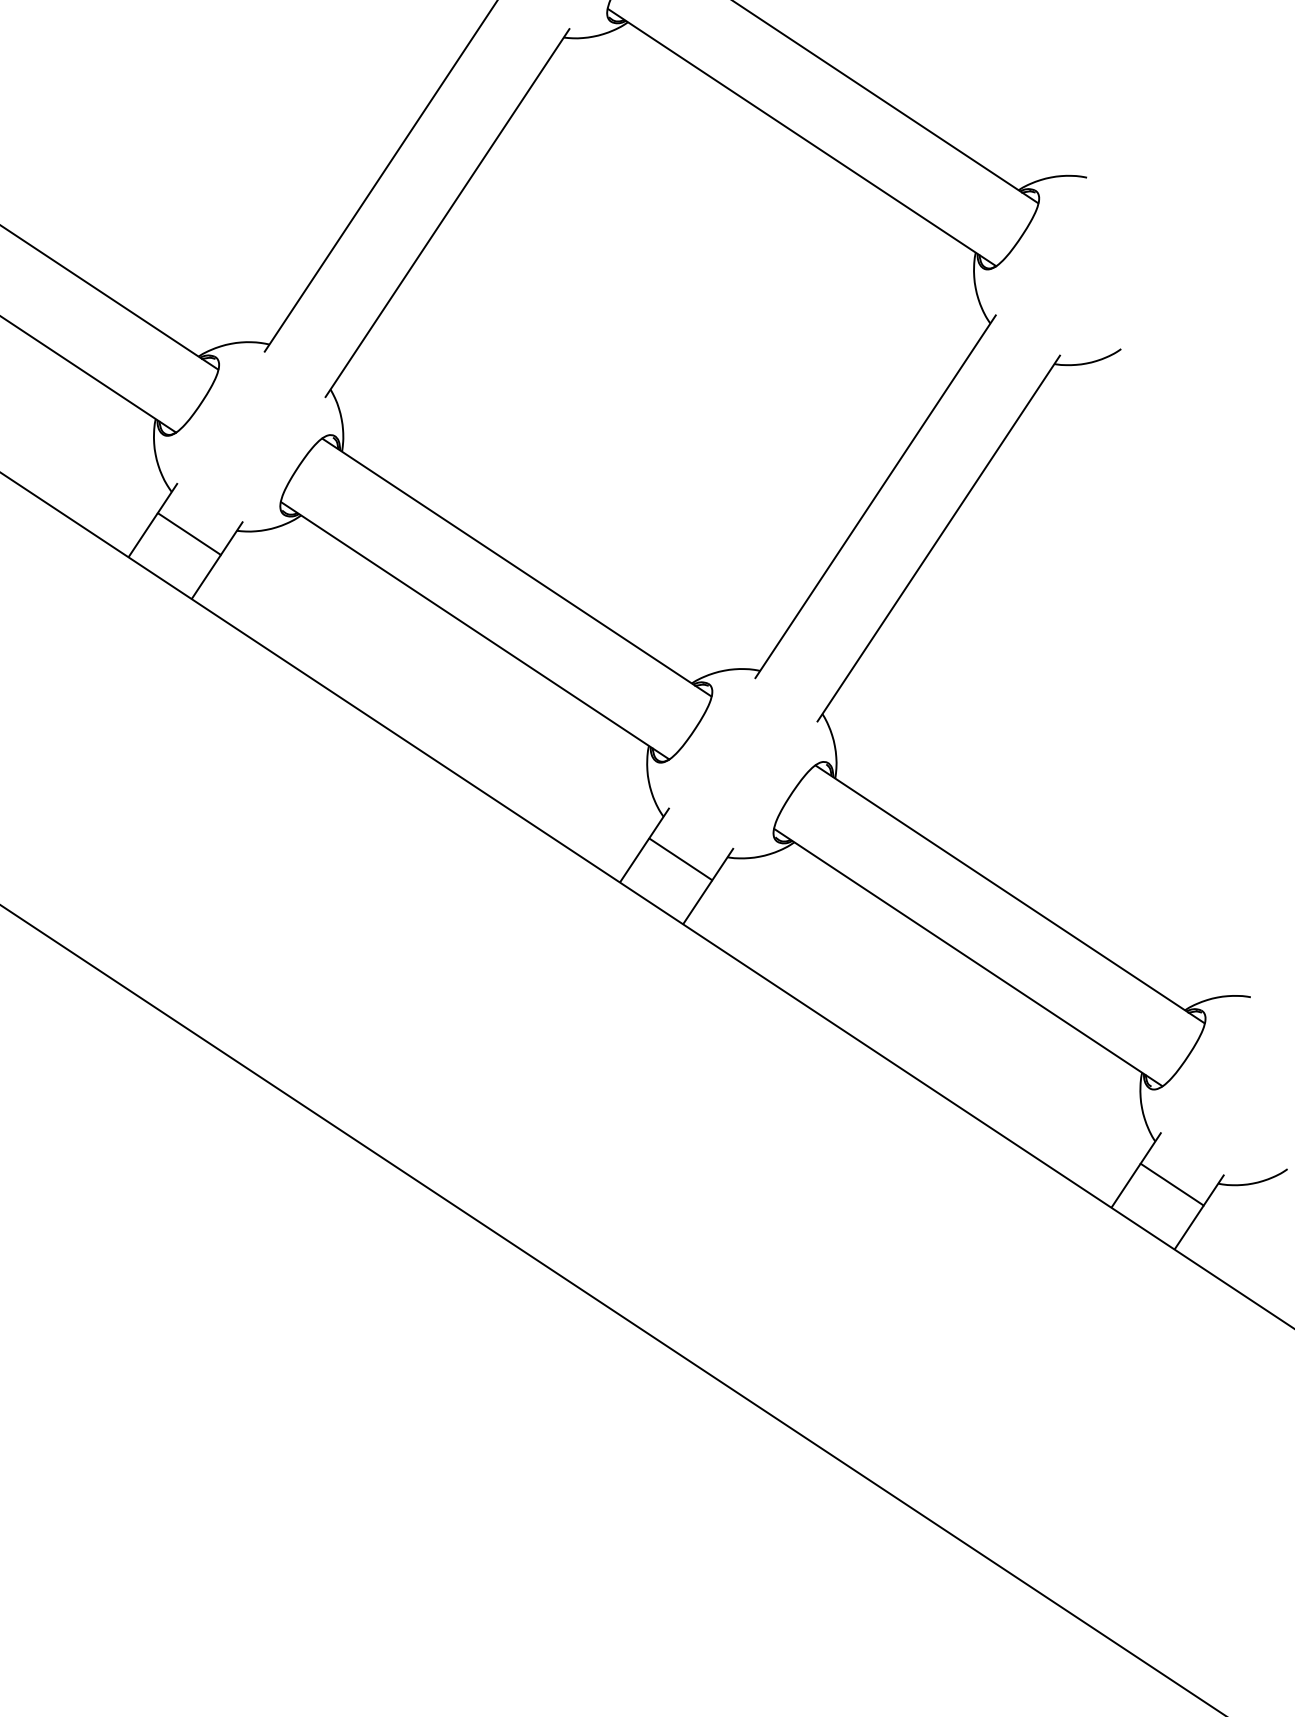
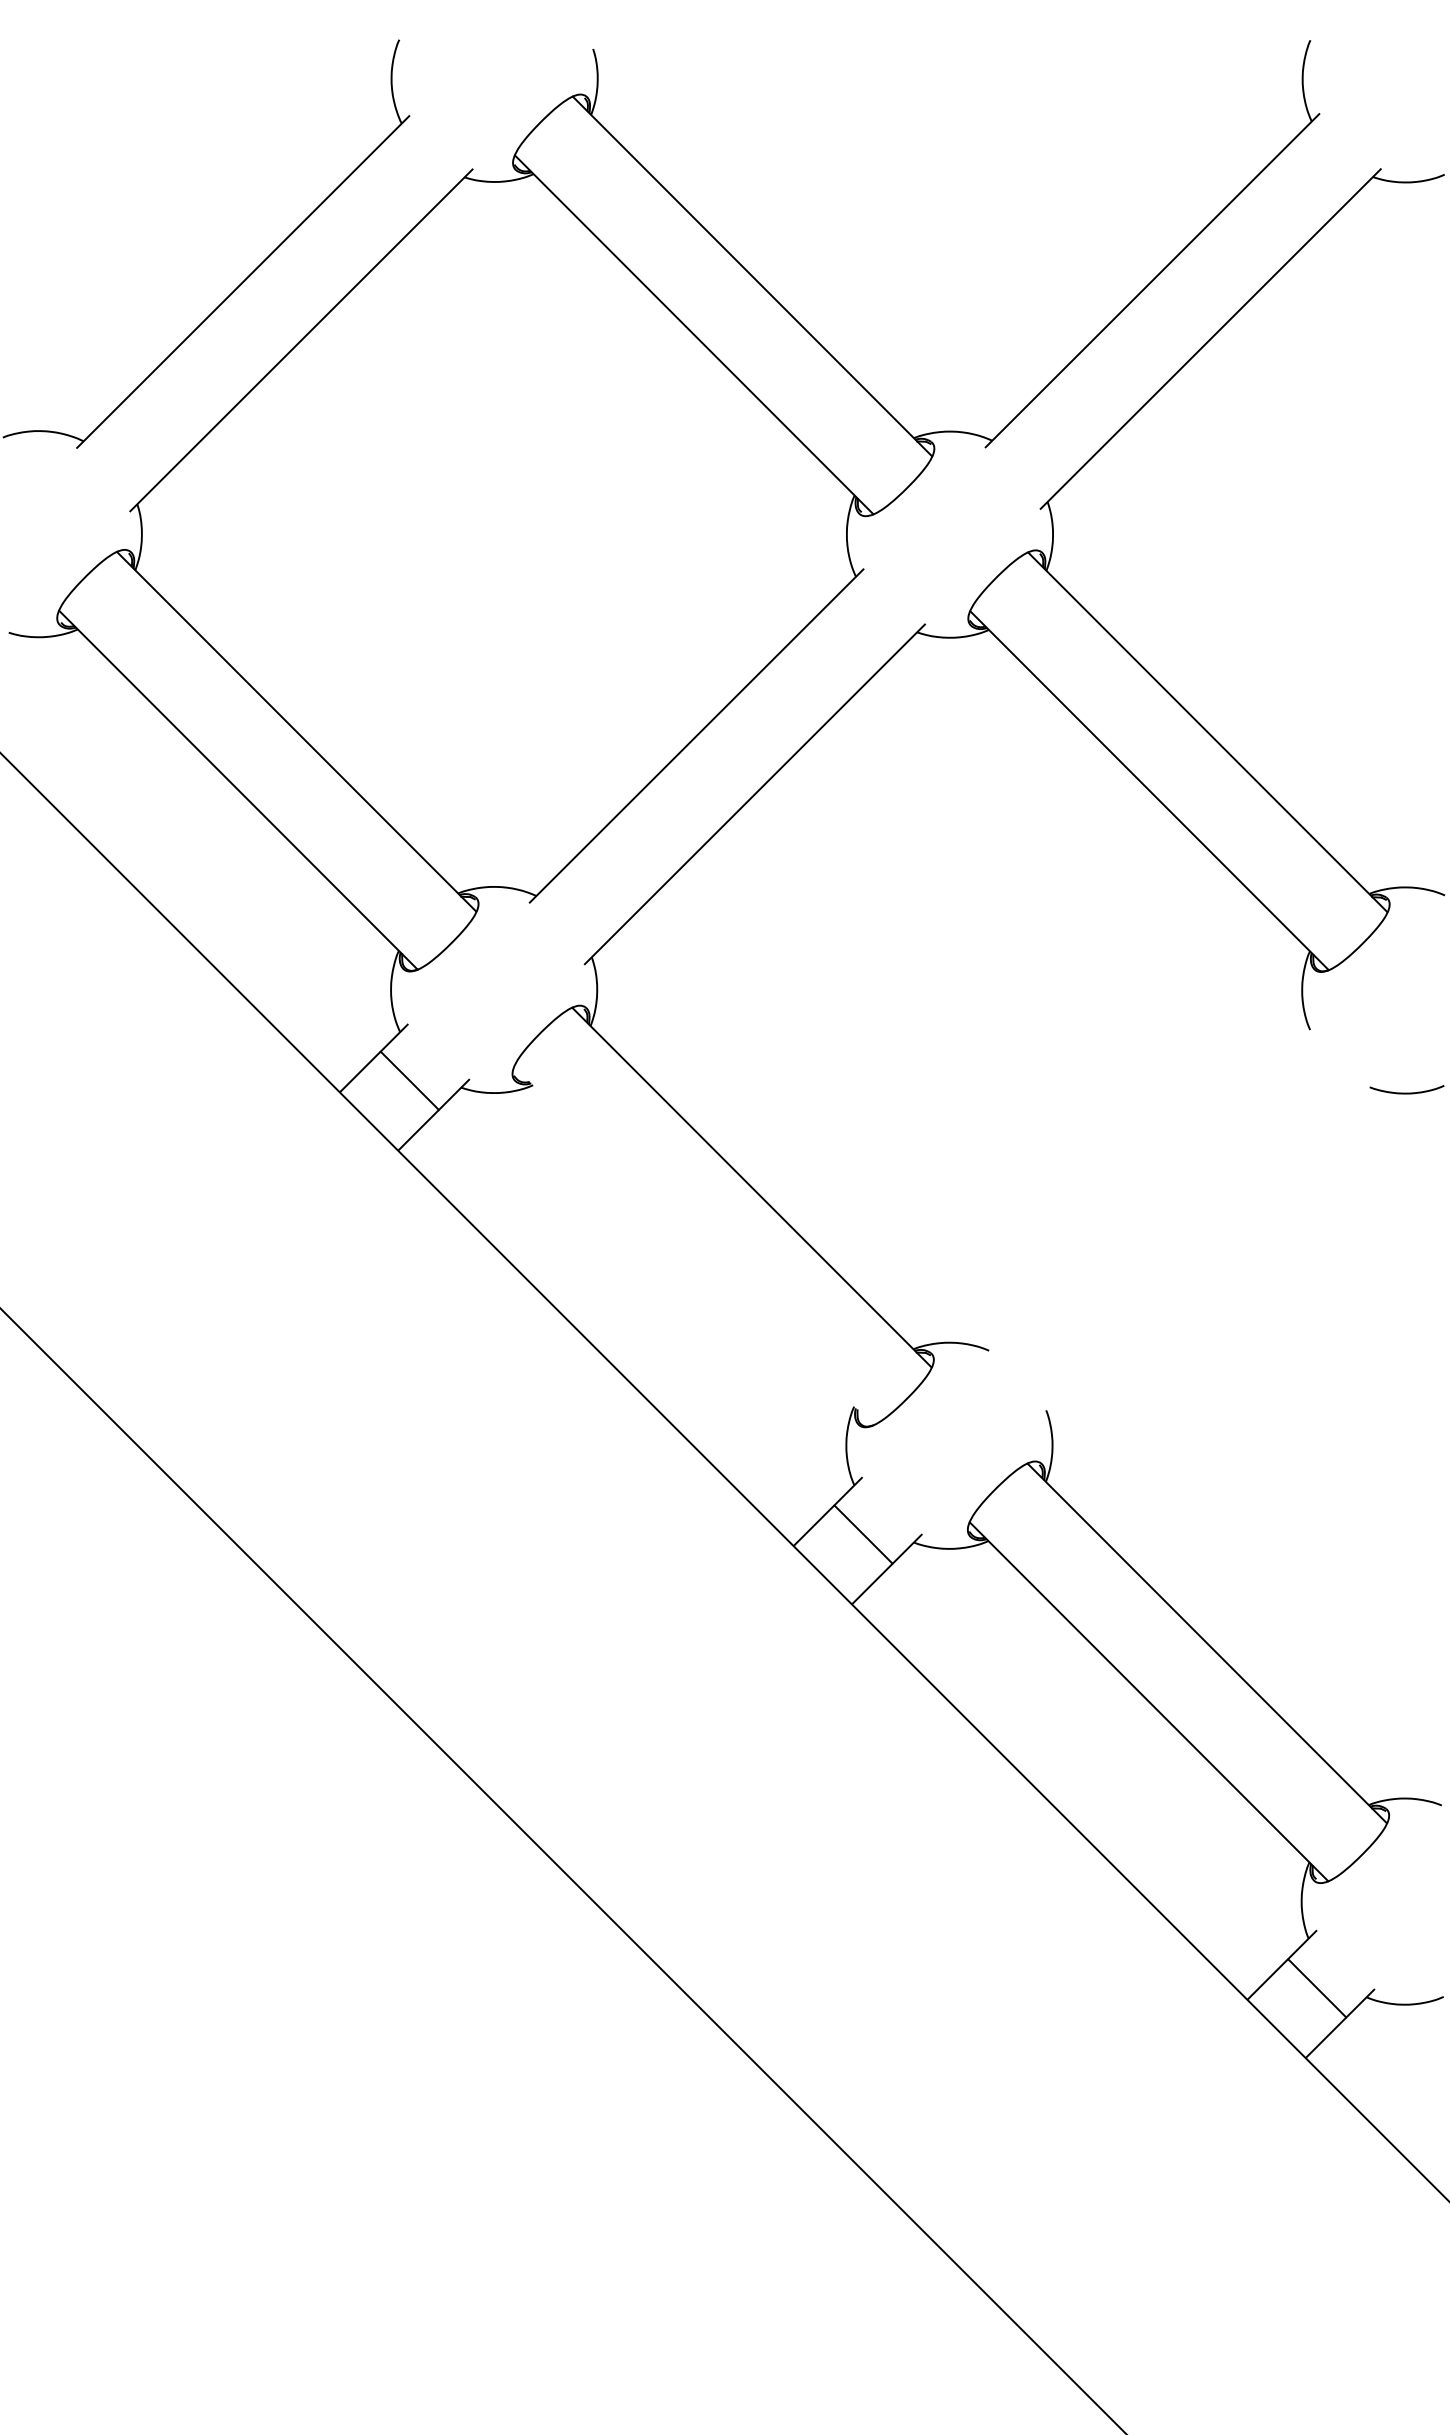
line: (874, 496) -> (1149, 1189), removed
line: (938, 538) -> (1208, 1248), removed
line: (474, 630) -> (693, 1245), removed

